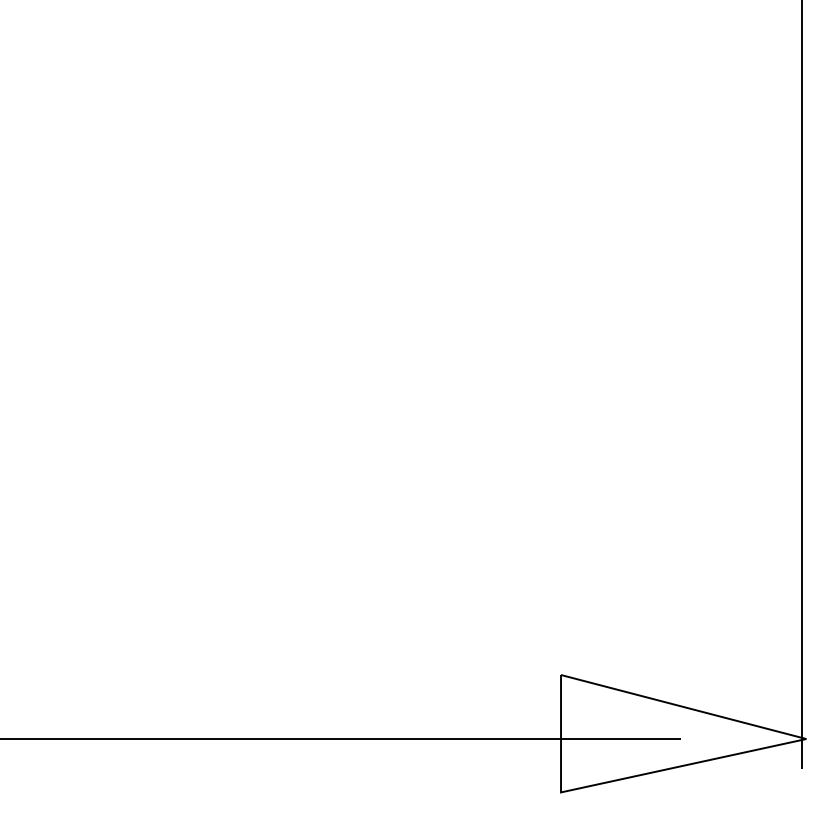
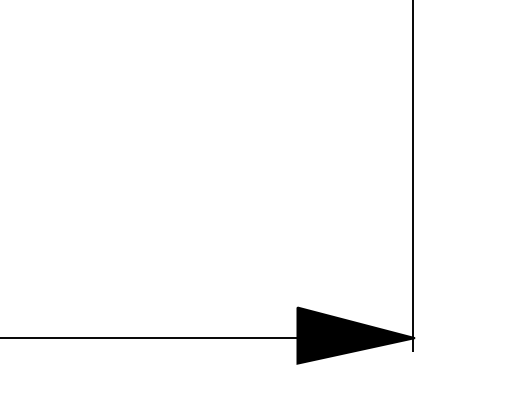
fill: (682, 733) -> (355, 335), added

